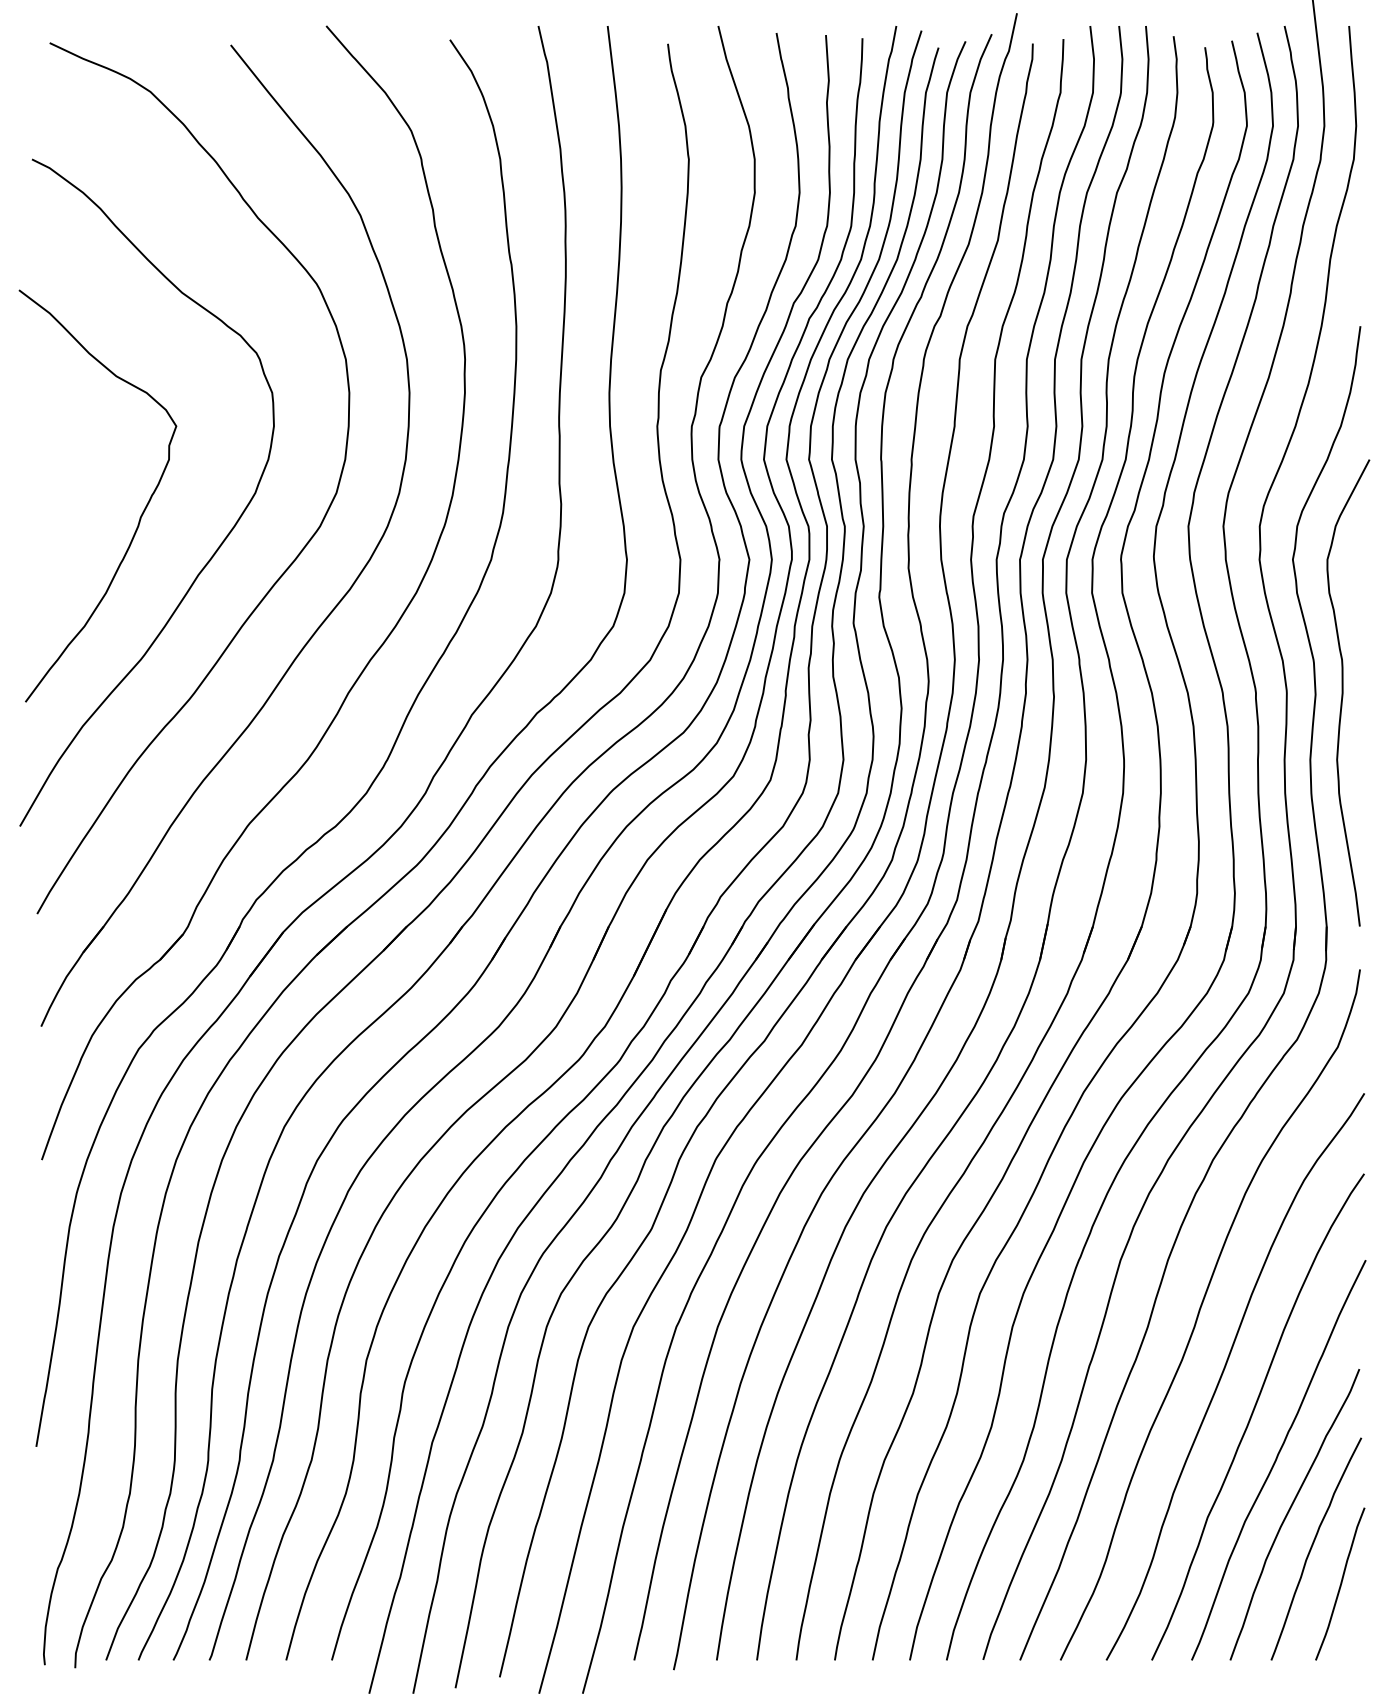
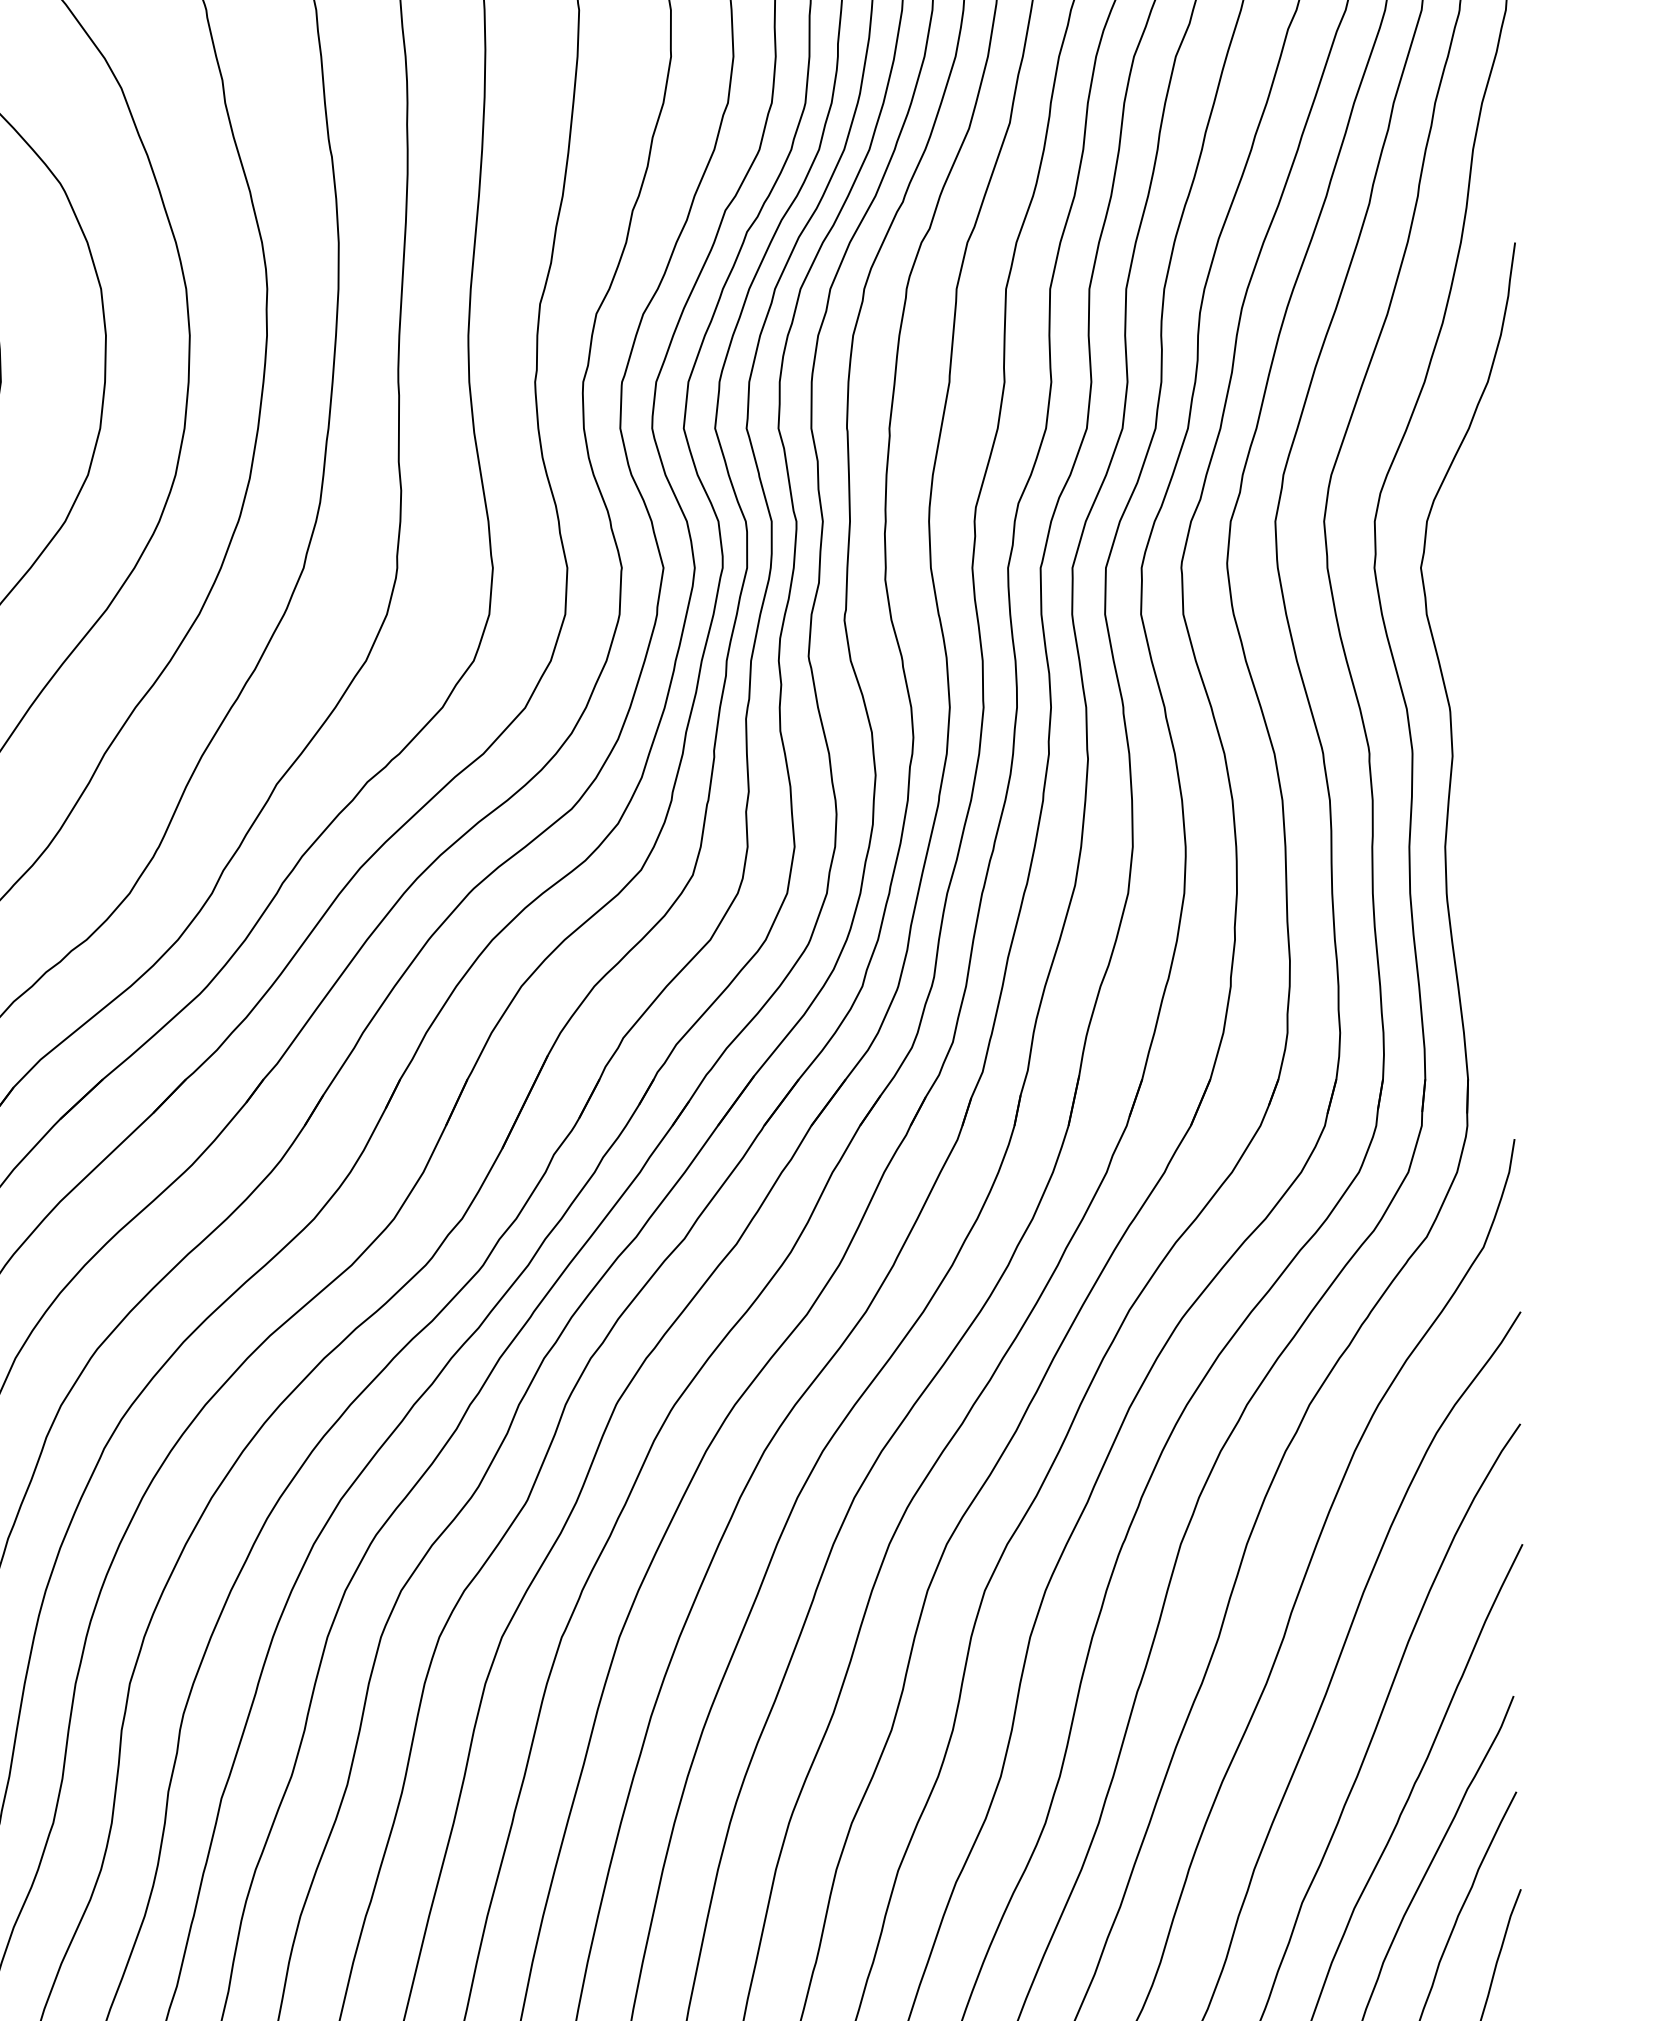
curve: (1343, 692) -> (1491, 753), removed

